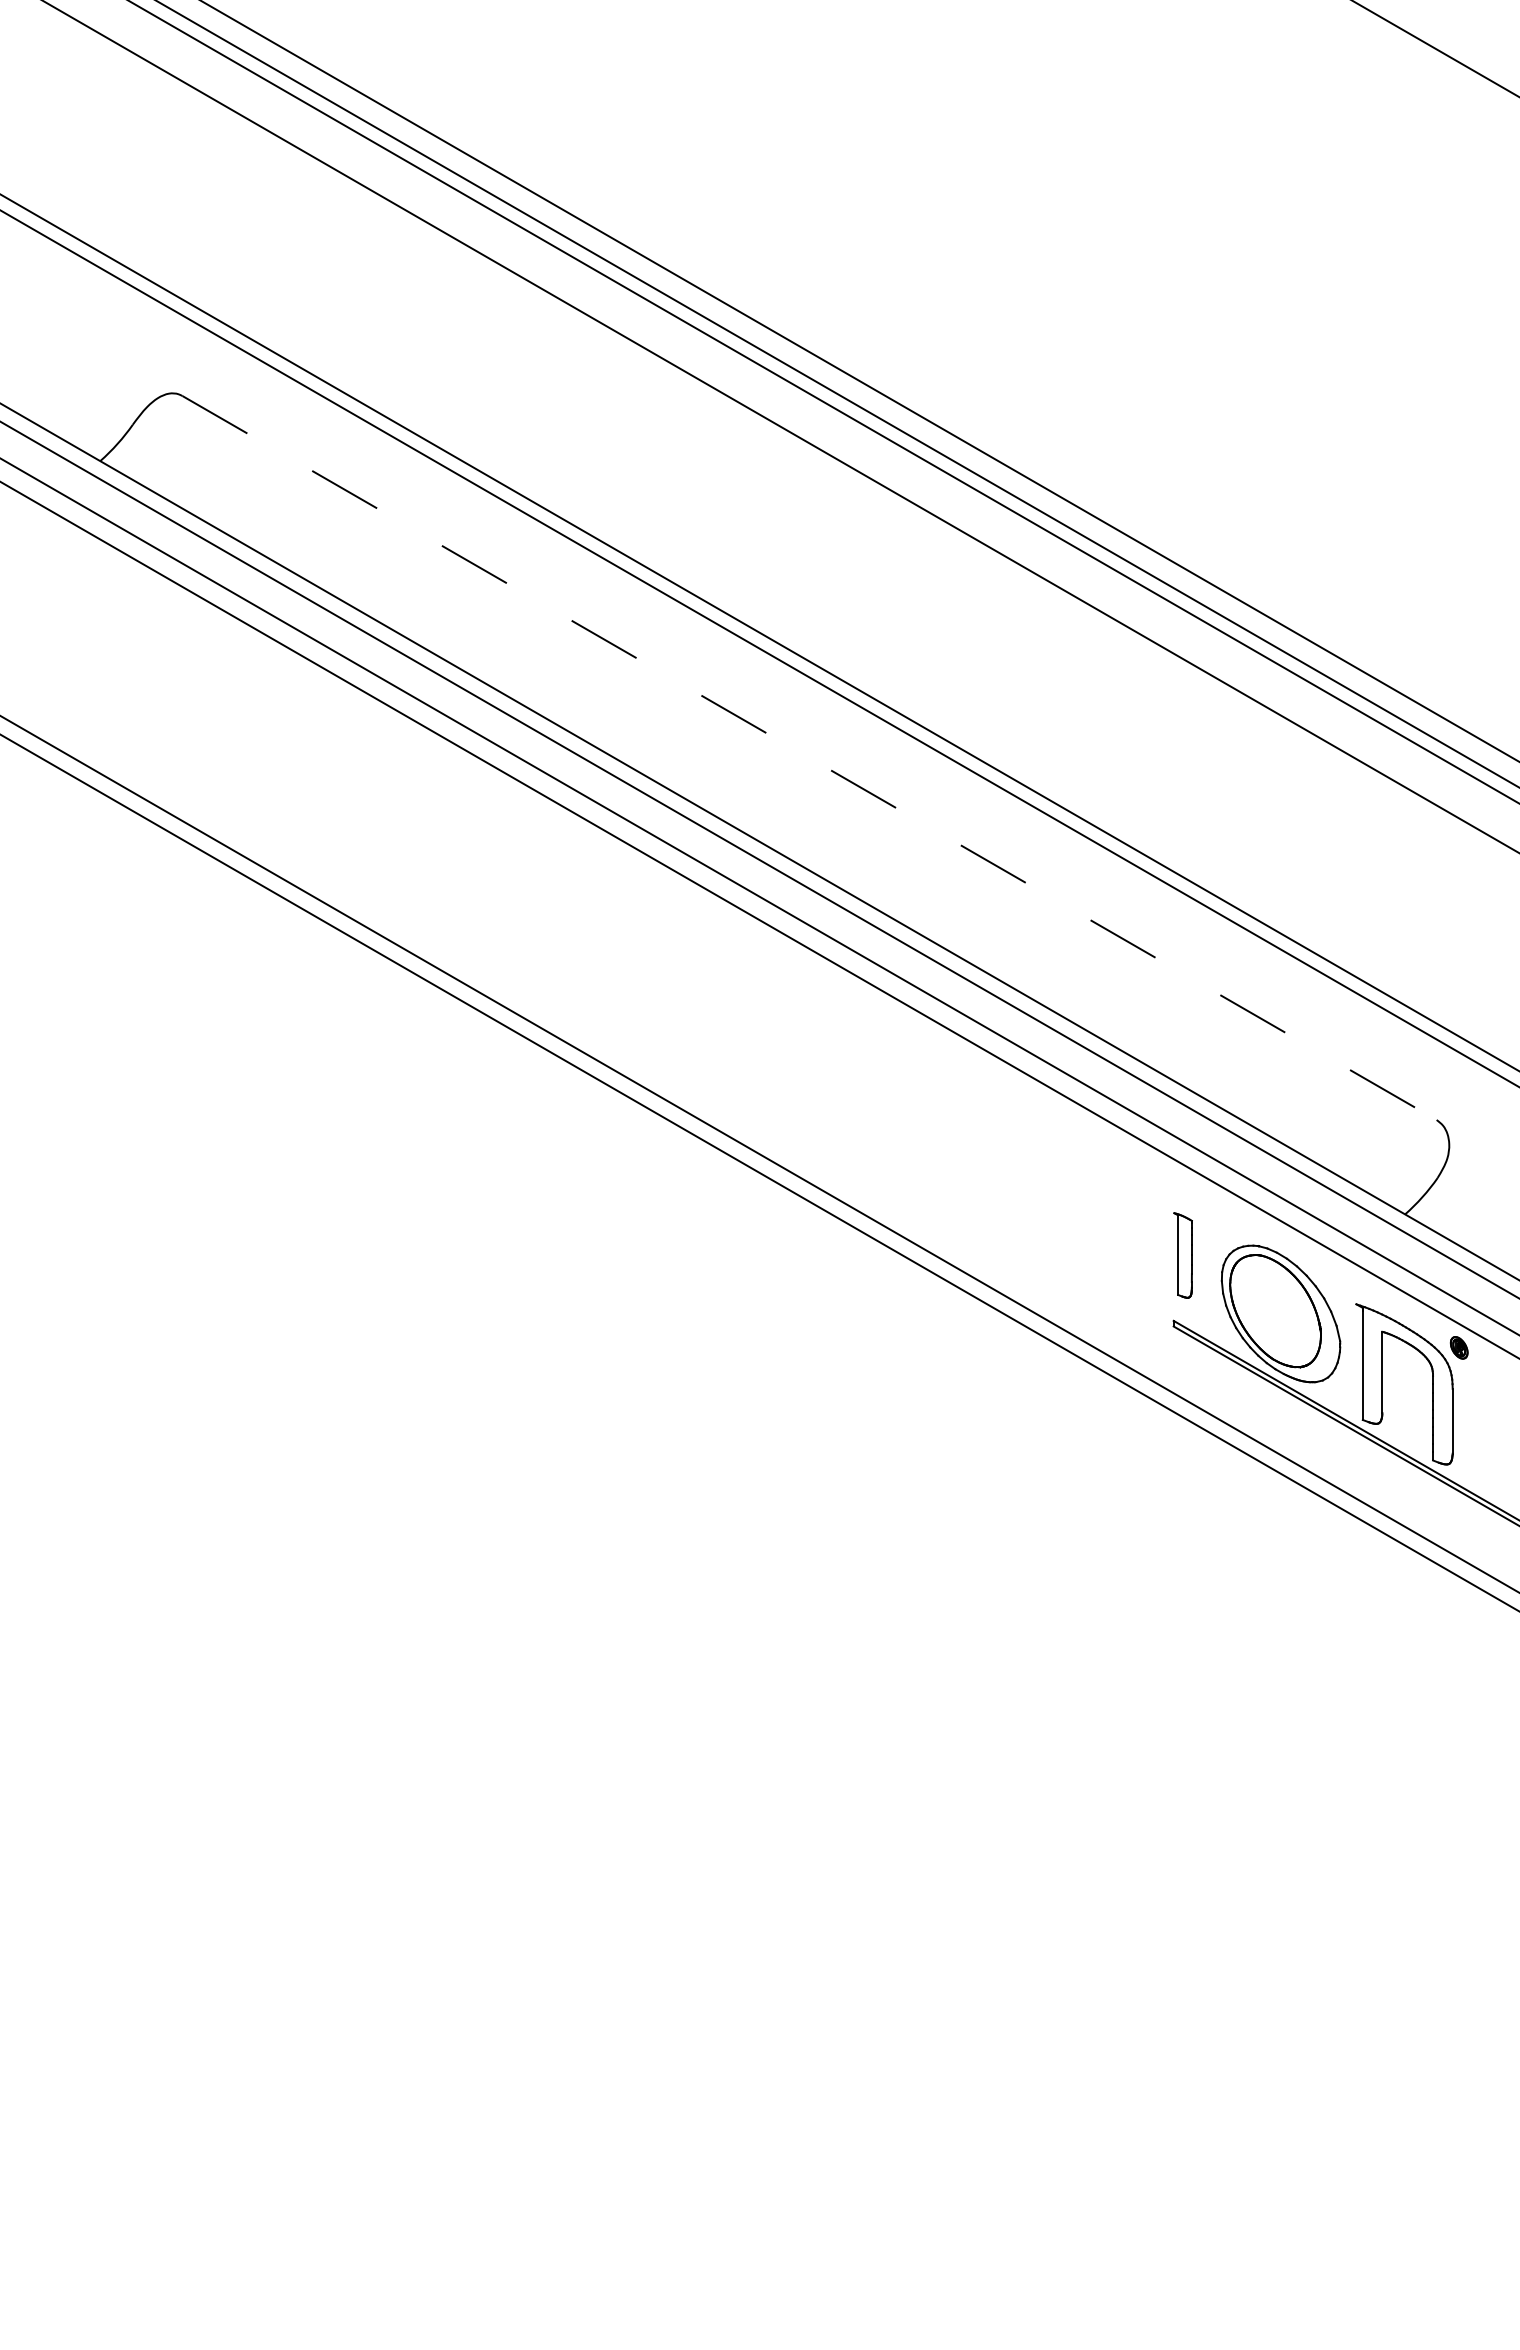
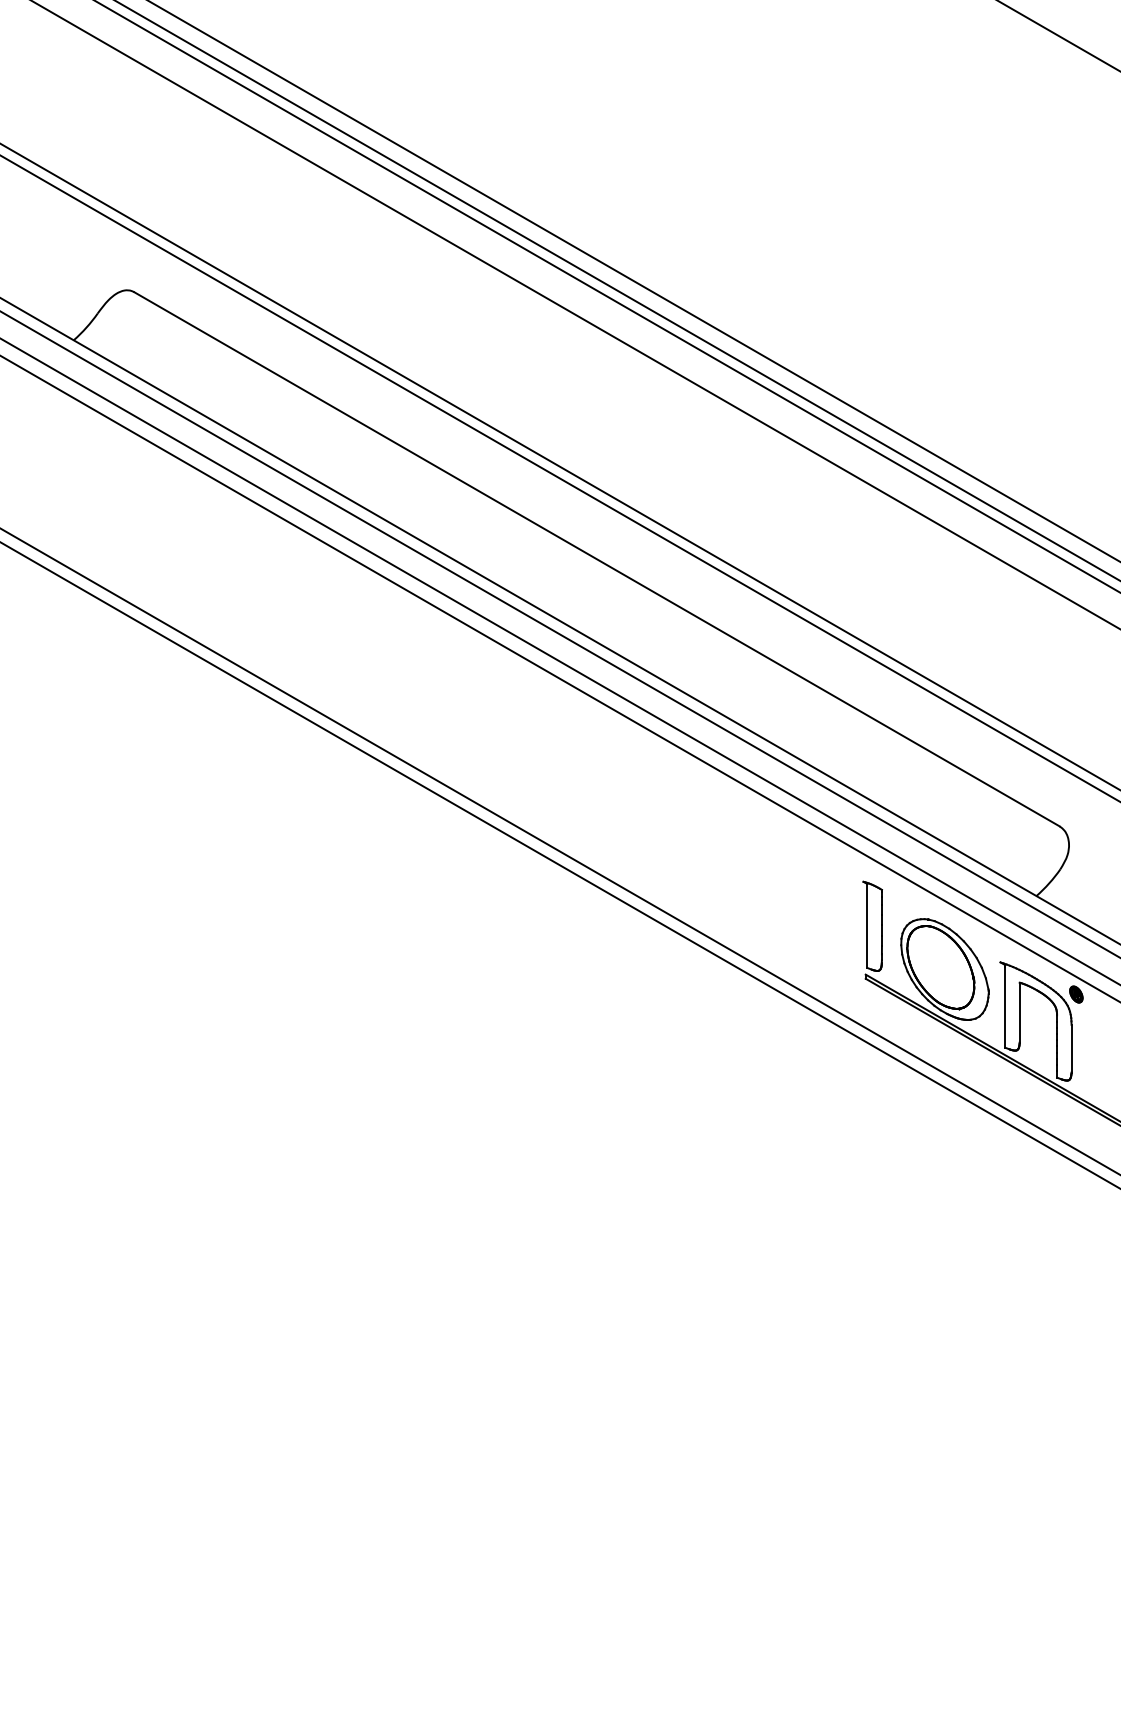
line: (810, 758) -> (597, 559), dashed -> solid
part: (1182, 1255) -> (872, 926), size x1.43

